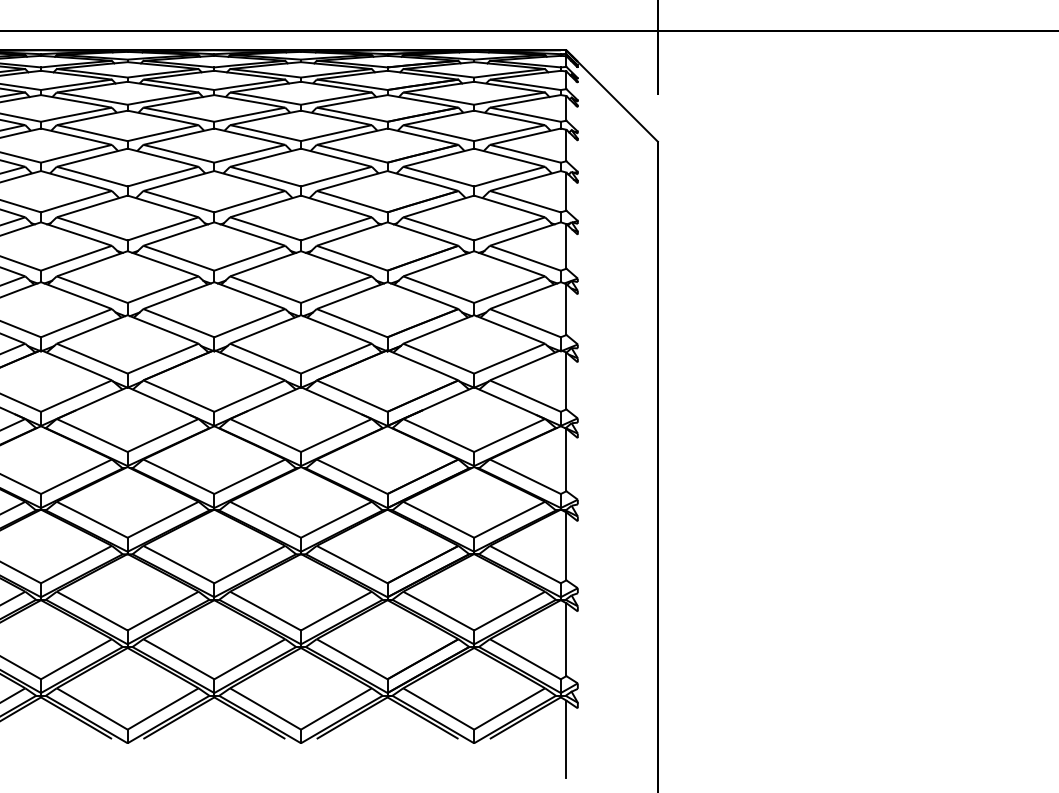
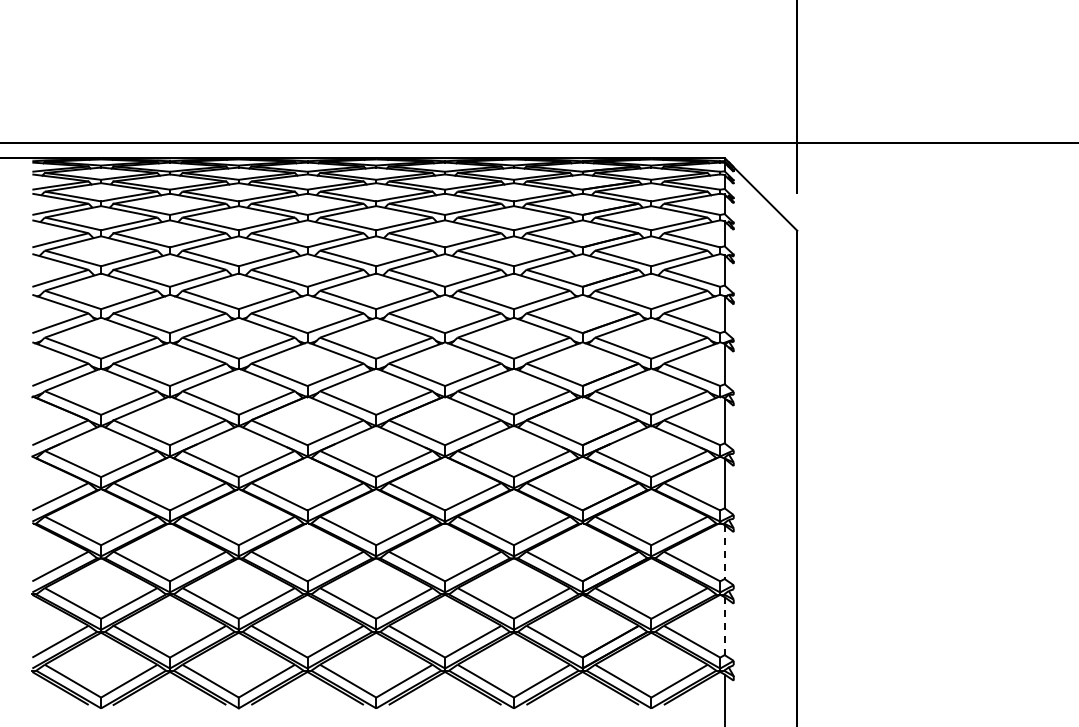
line: (566, 546) -> (724, 552), solid -> dashed
line: (566, 640) -> (724, 626), solid -> dashed

